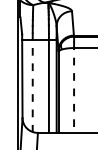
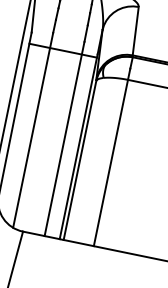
line: (32, 82) -> (32, 130), dashed -> solid
line: (74, 88) -> (112, 159), dashed -> solid

